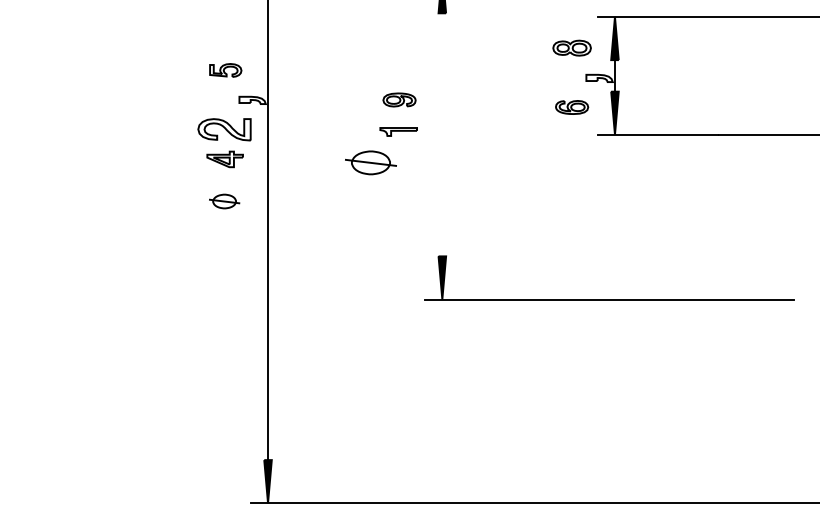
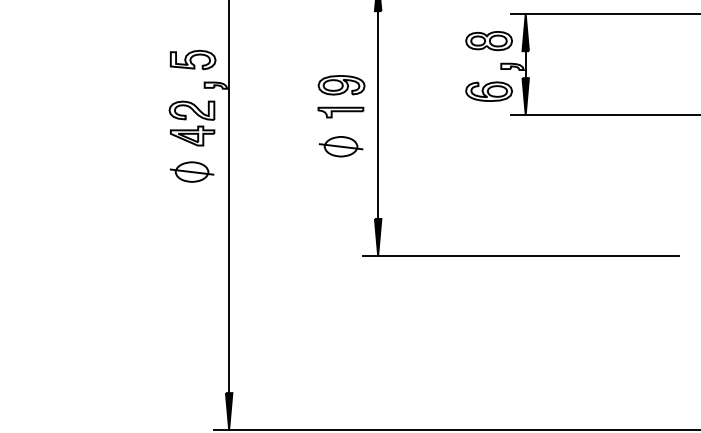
part: (571, 47) -> (488, 40), size x1.43
part: (225, 70) -> (192, 60), size x1.67
part: (399, 99) -> (341, 84), size x1.67
part: (571, 107) -> (488, 91), size x1.67
part: (398, 131) -> (340, 112), size x1.43
line: (442, 134) -> (378, 114), added
part: (224, 159) -> (191, 136), size x1.43
part: (370, 162) -> (340, 146), moved
part: (224, 201) -> (191, 172), size x1.67

